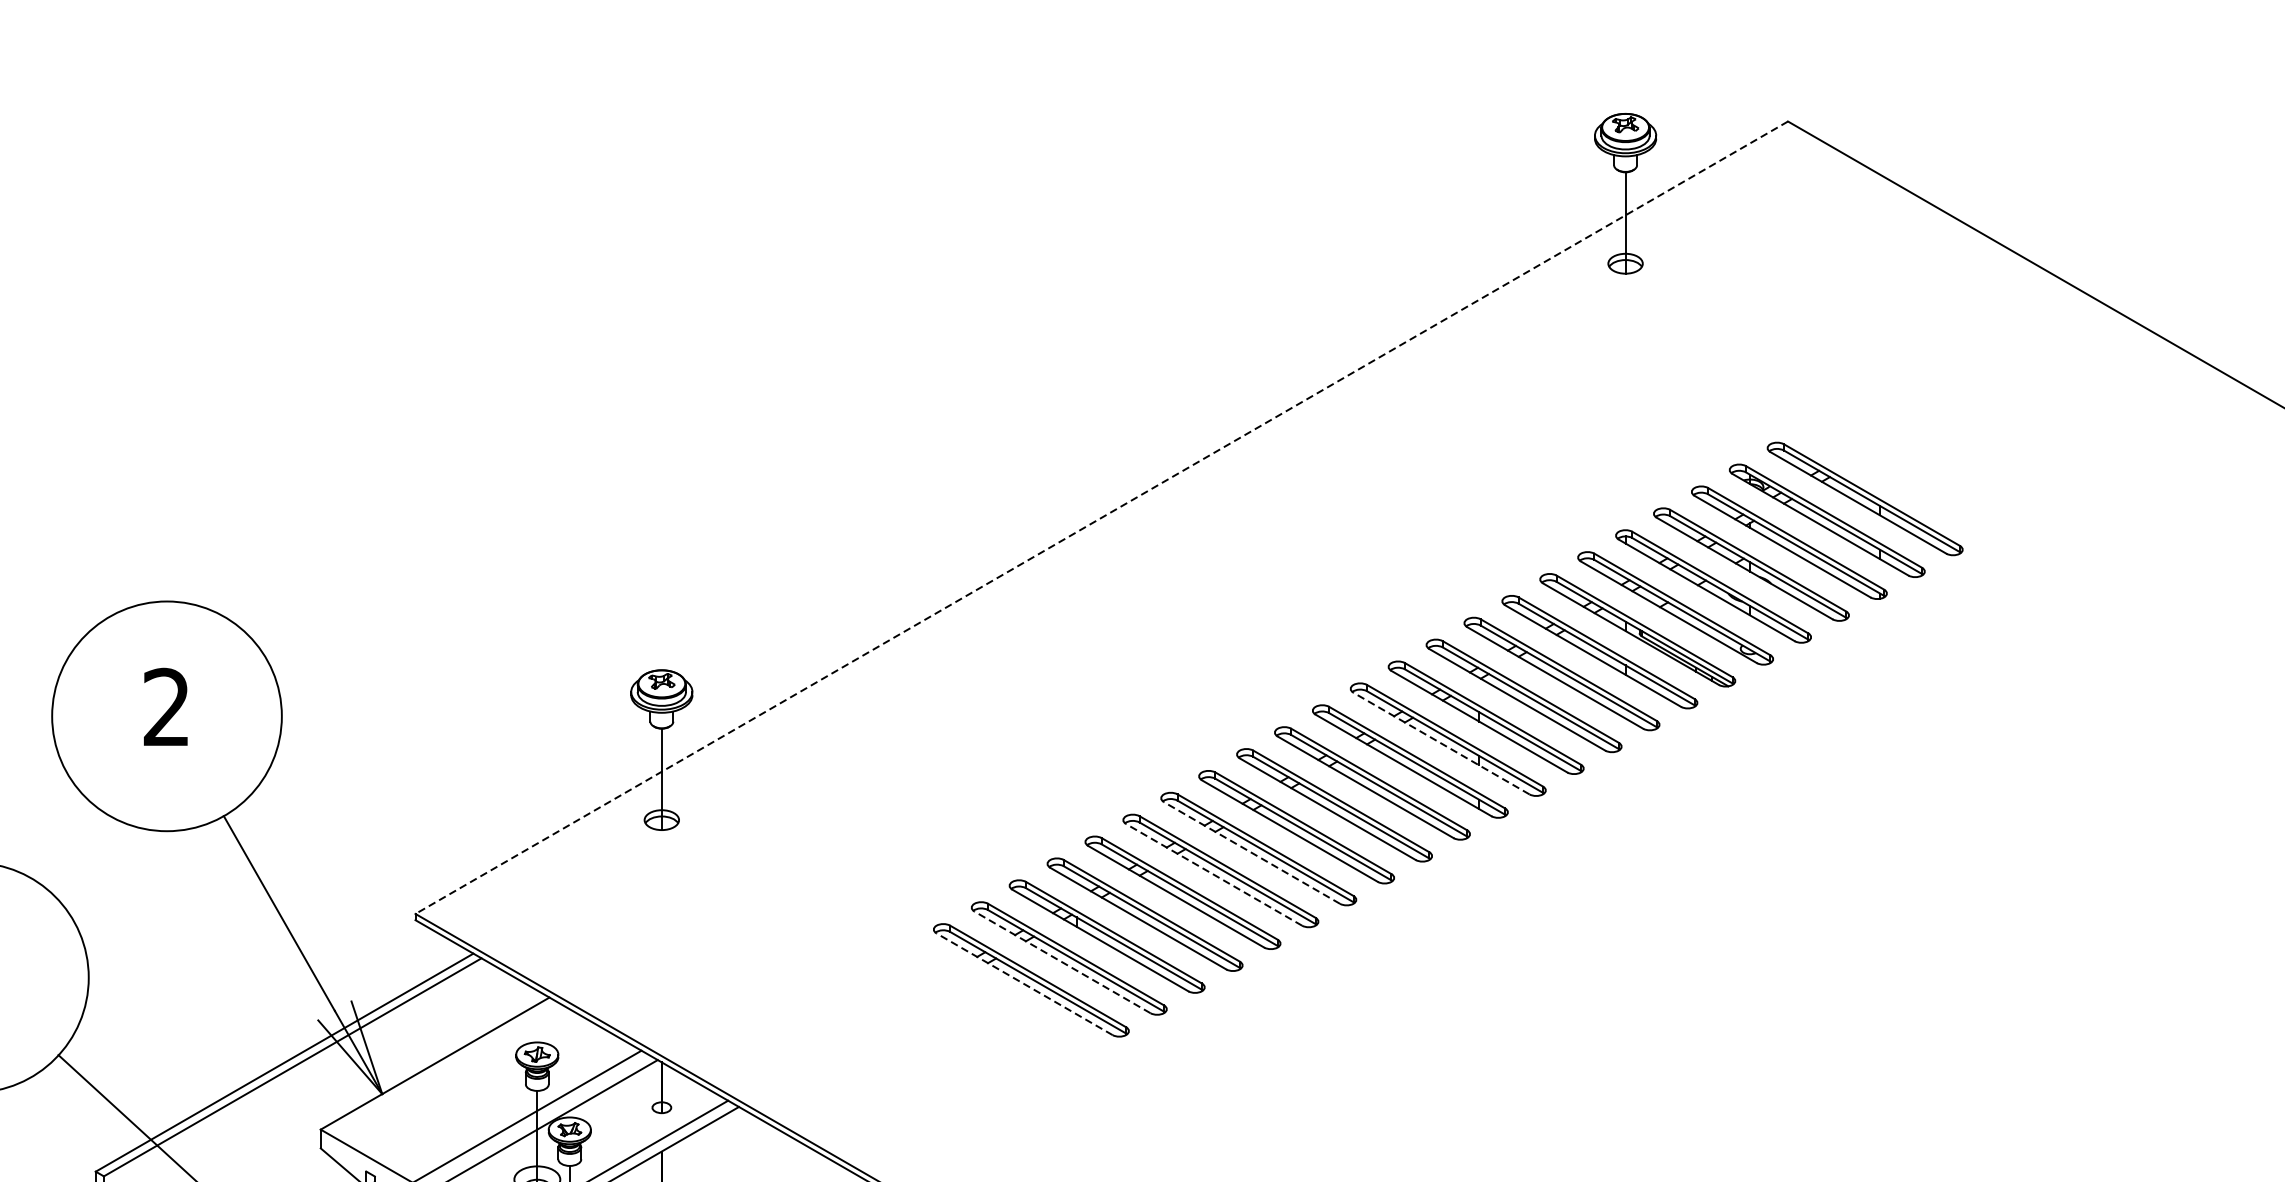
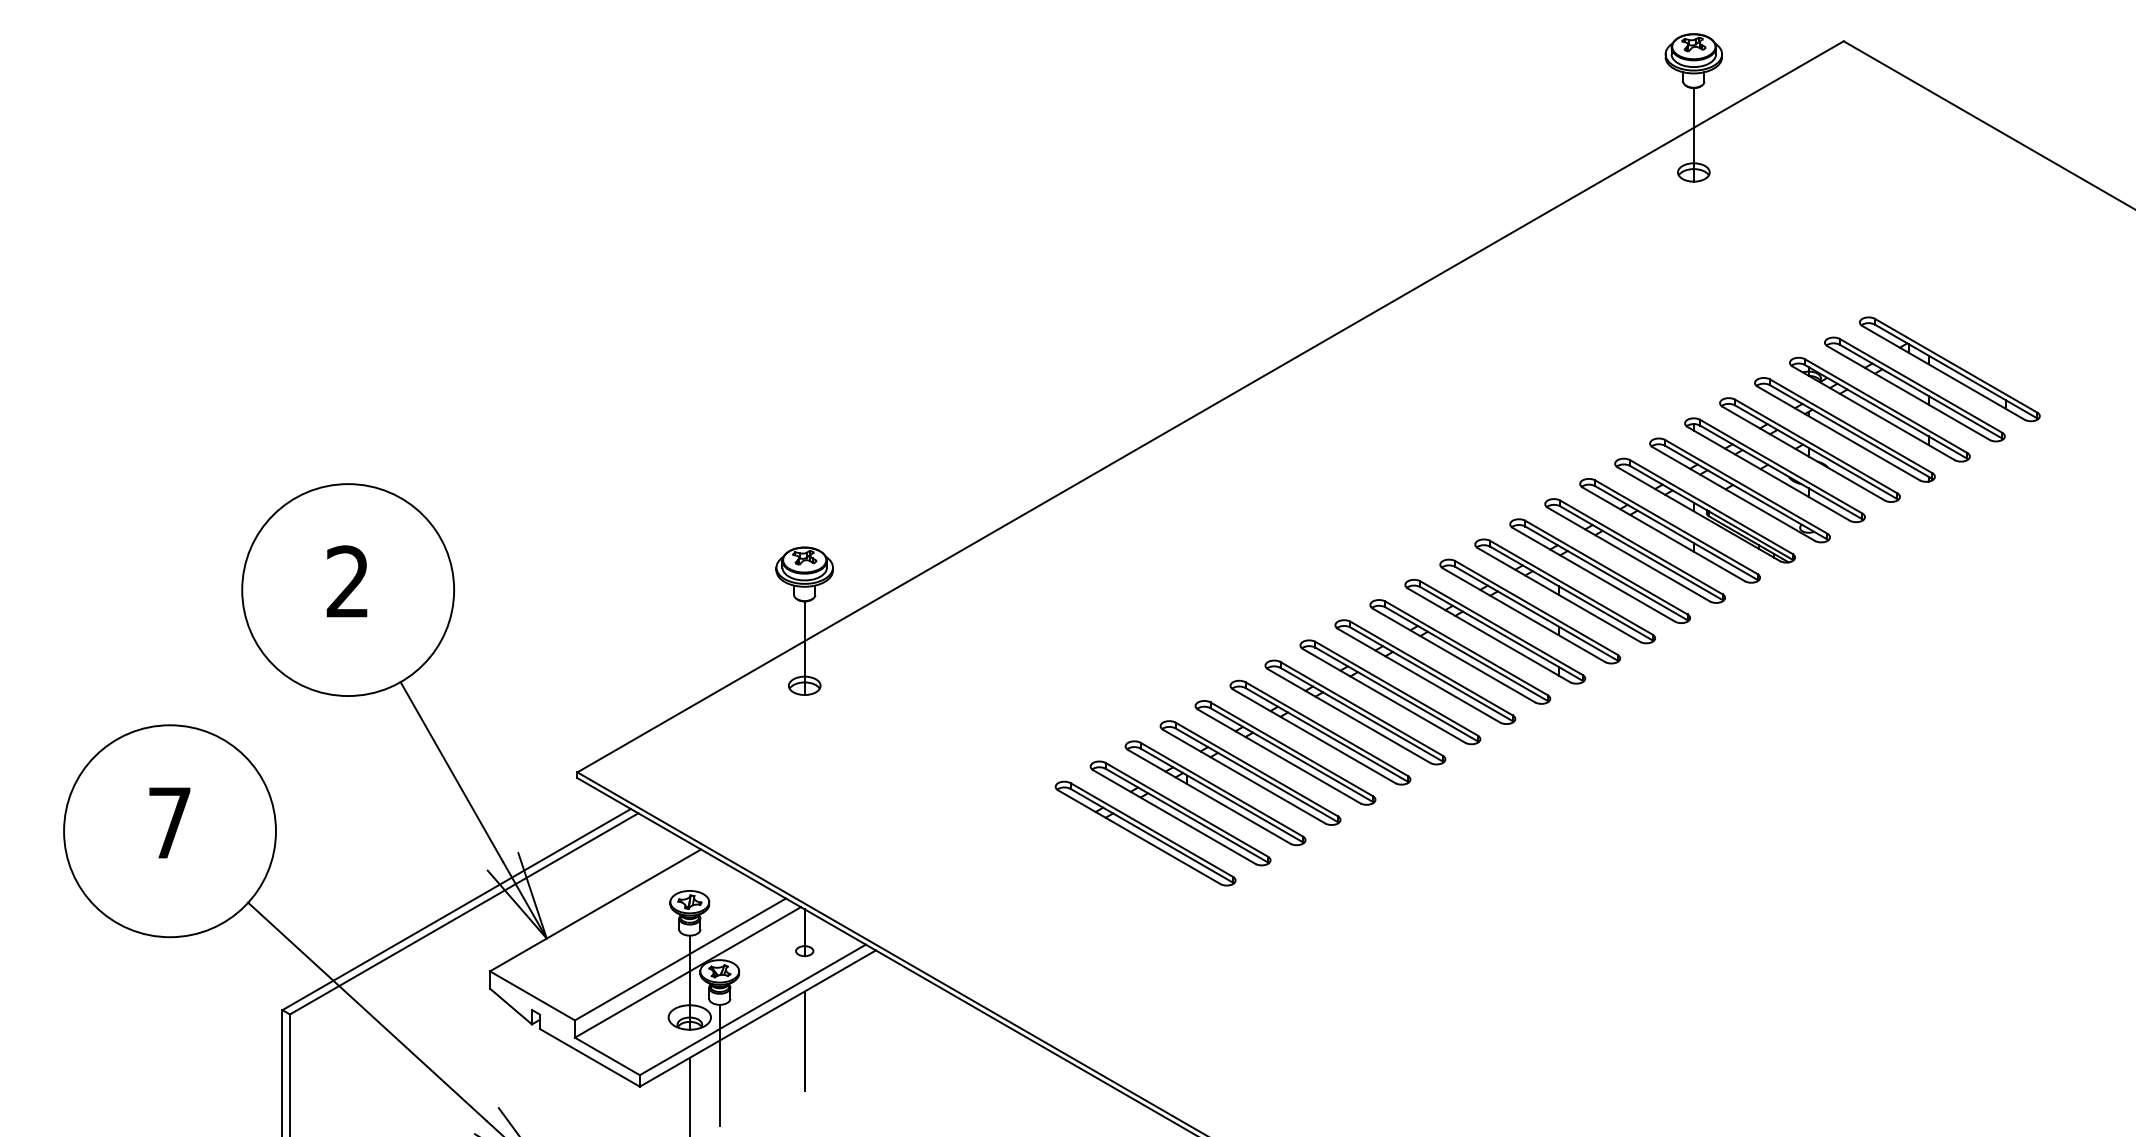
part: (1902, 477) -> (1949, 369), added
line: (1101, 518) -> (1210, 407), dashed -> solid
line: (1442, 743) -> (1524, 615), dashed -> solid
line: (1252, 853) -> (1349, 716), dashed -> solid
line: (1214, 875) -> (1314, 736), dashed -> solid
line: (1062, 962) -> (1174, 817), dashed -> solid
line: (1024, 984) -> (1139, 837), dashed -> solid

